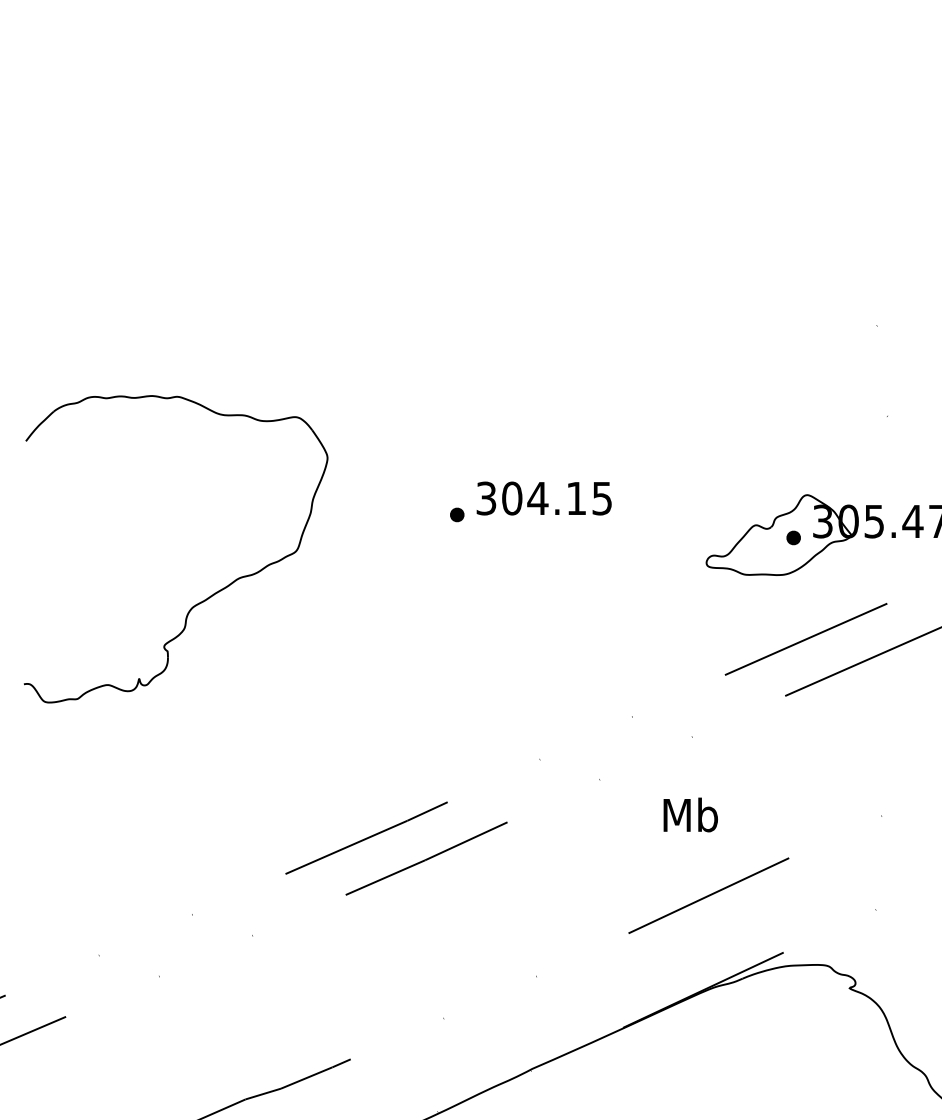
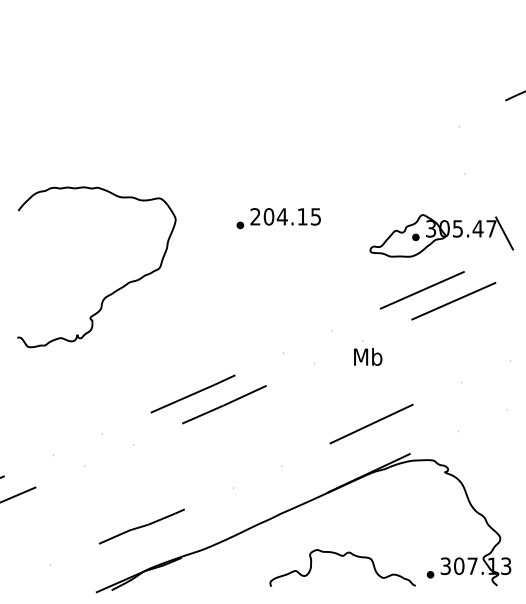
text: (486, 497) -> (255, 216), 304.15 -> 204.15
part: (208, 595) -> (113, 291), moved
text: (691, 814) -> (368, 356), moved

